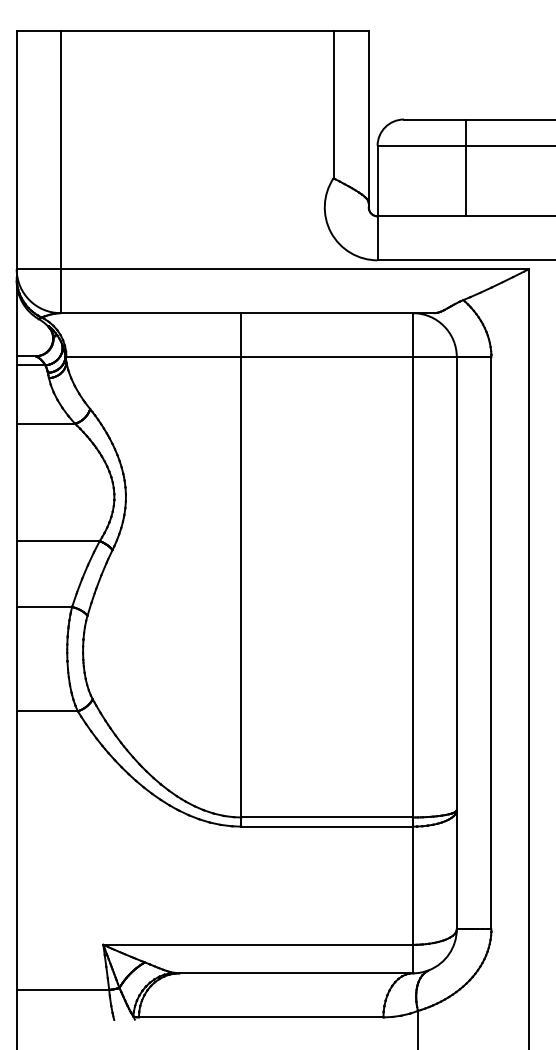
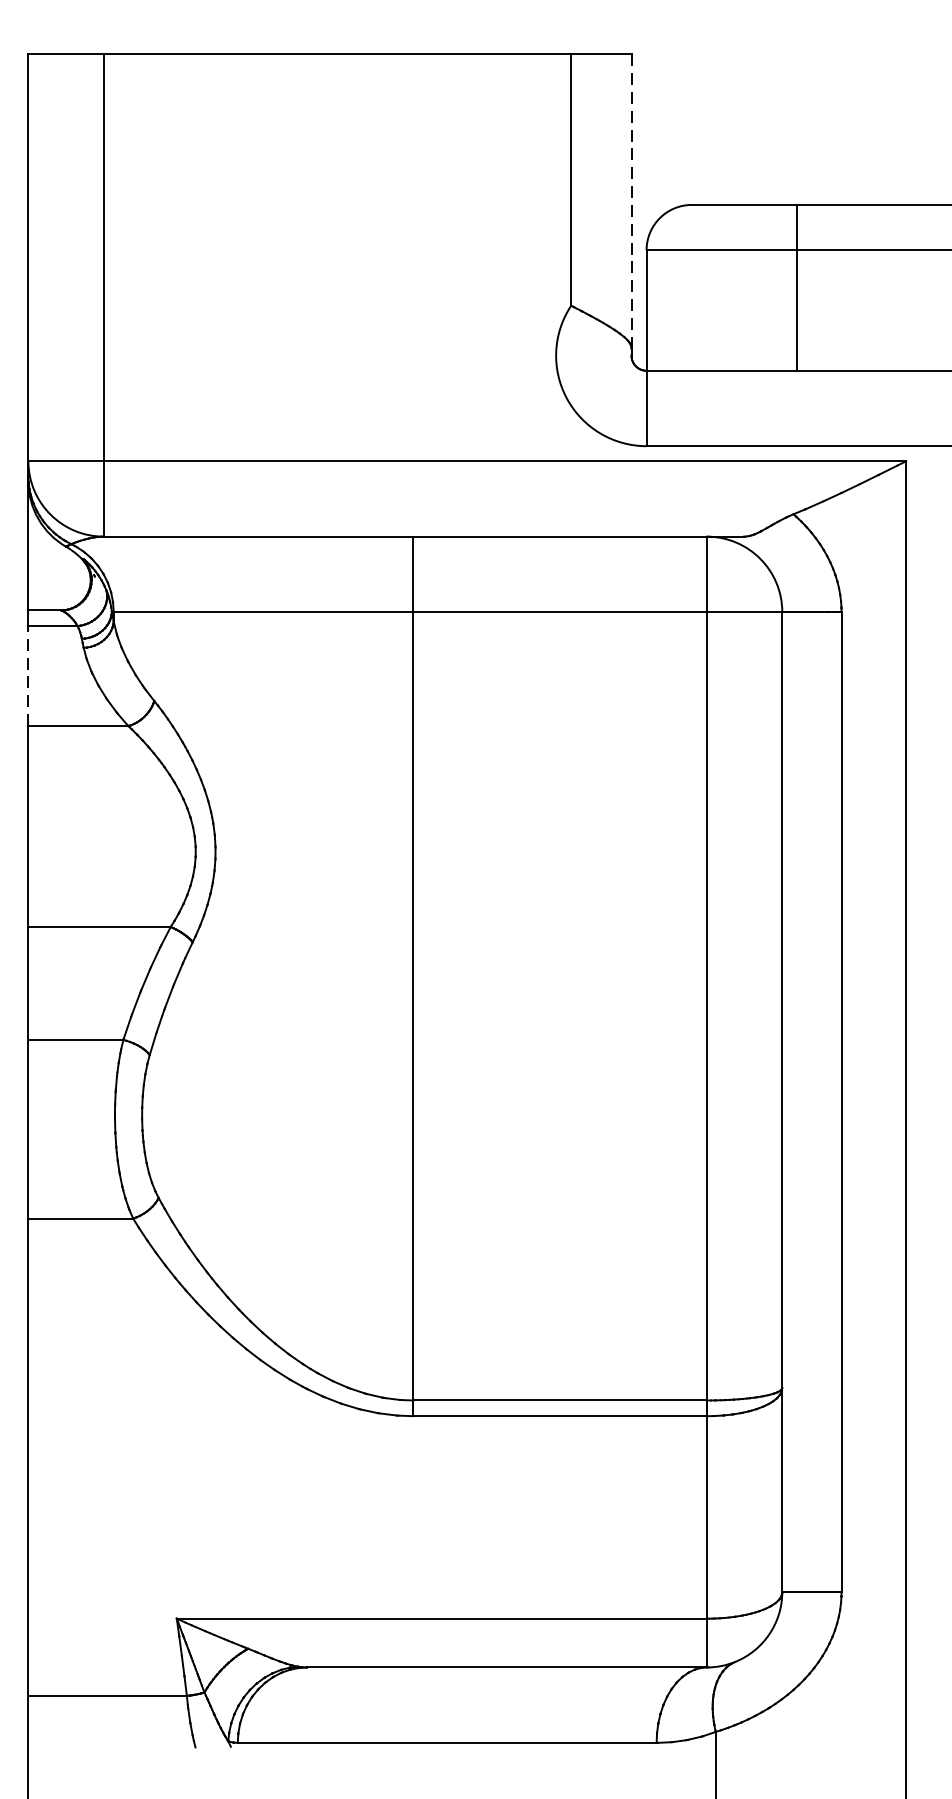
line: (368, 117) -> (631, 201), solid -> dashed
line: (16, 394) -> (28, 675), solid -> dashed

